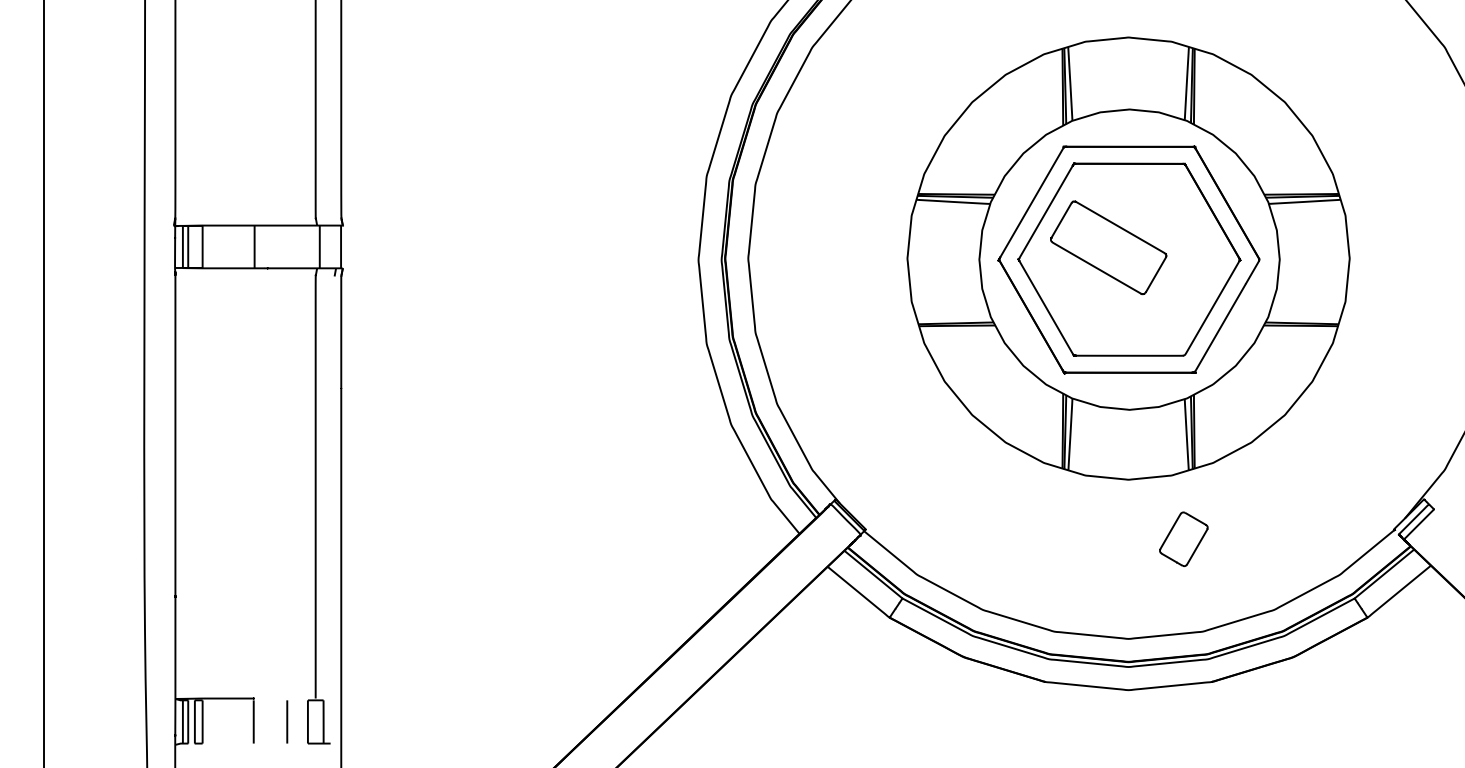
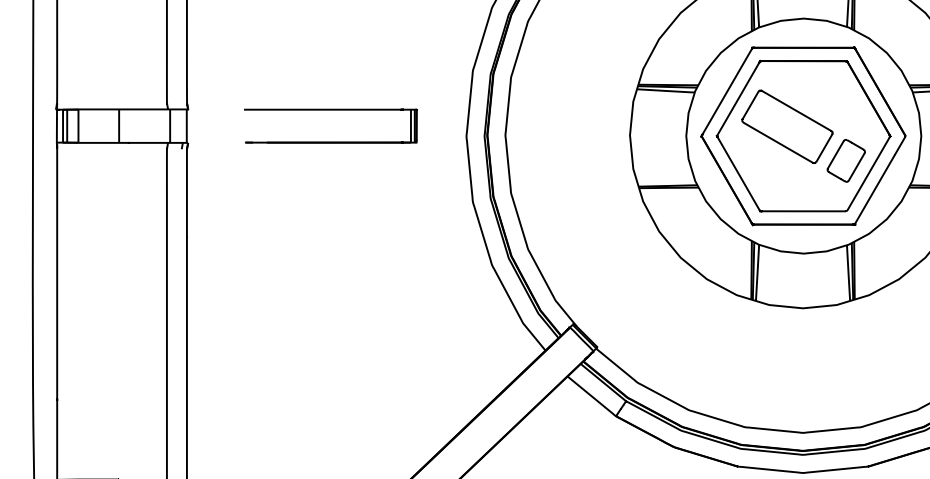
part: (525, 226) -> (331, 110), added
part: (1183, 538) -> (845, 160), moved

